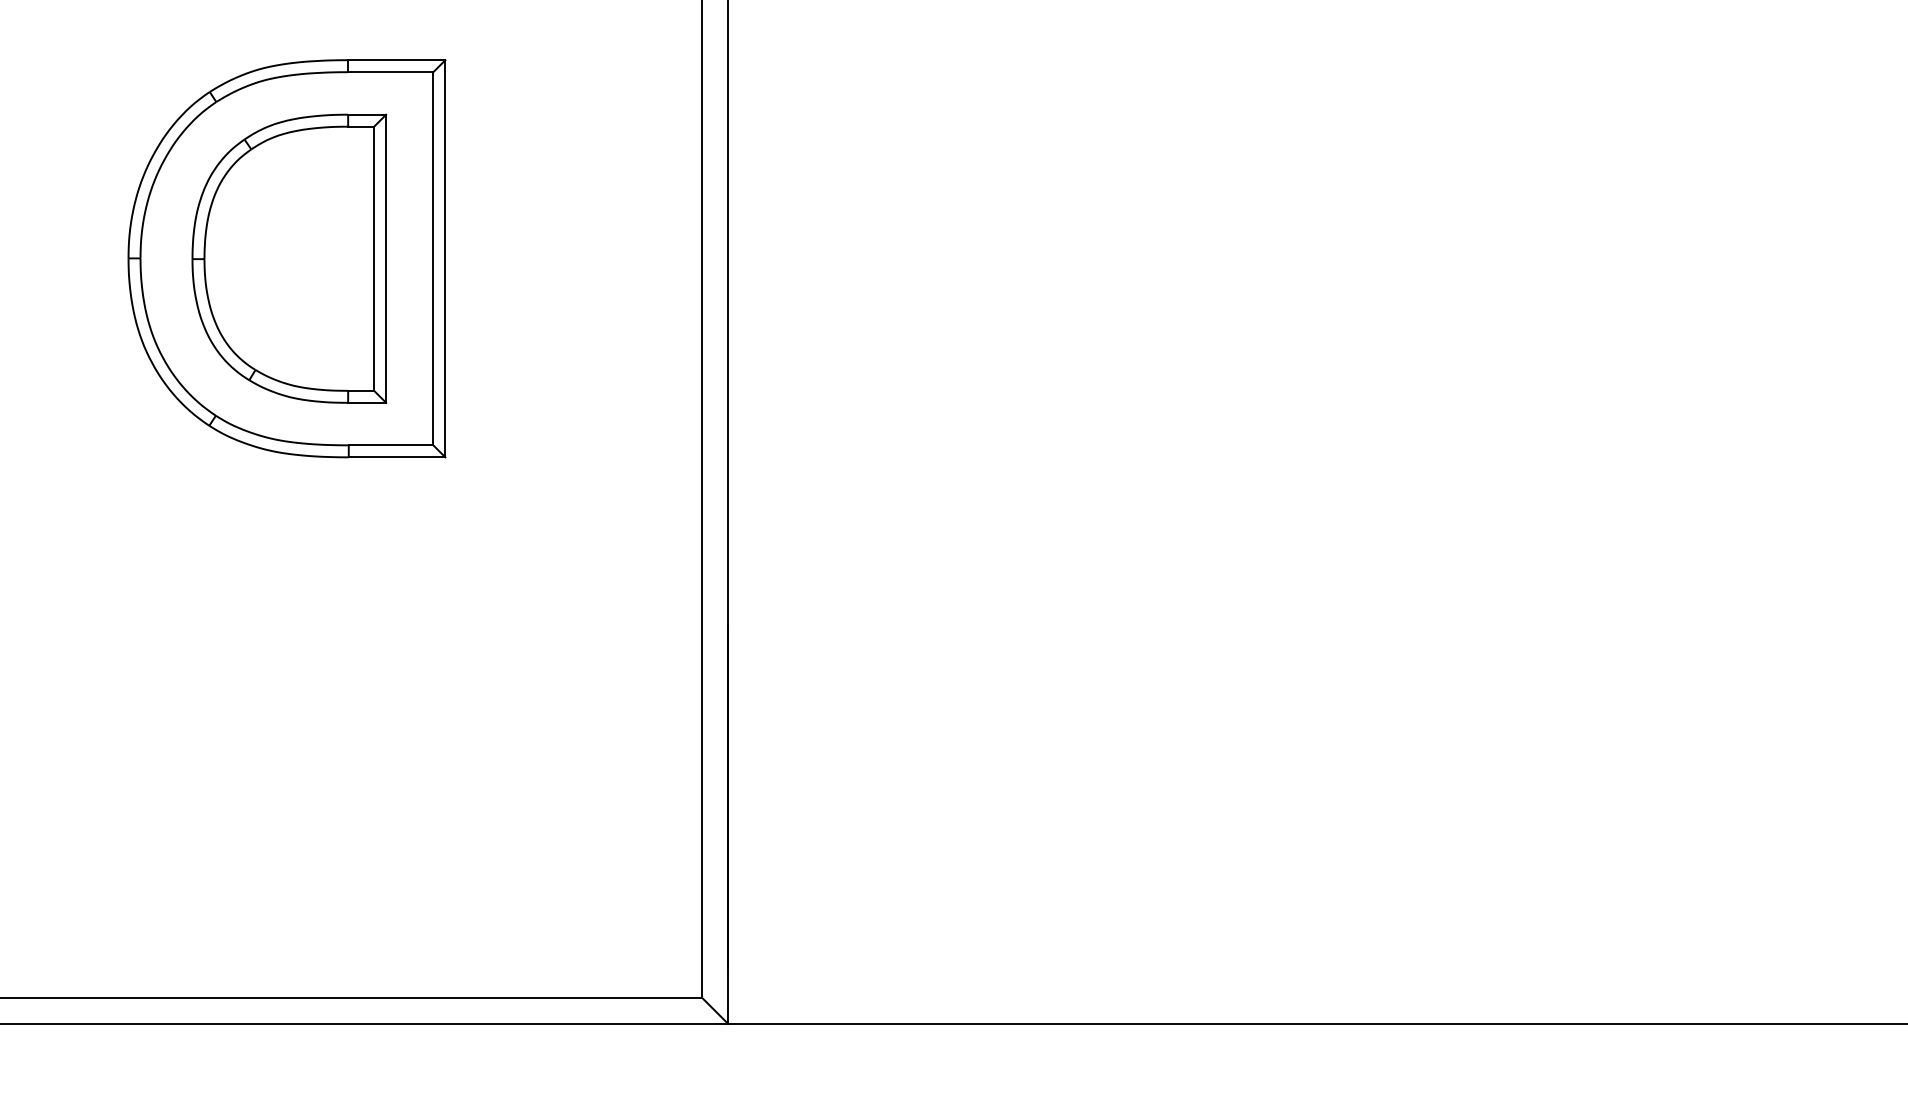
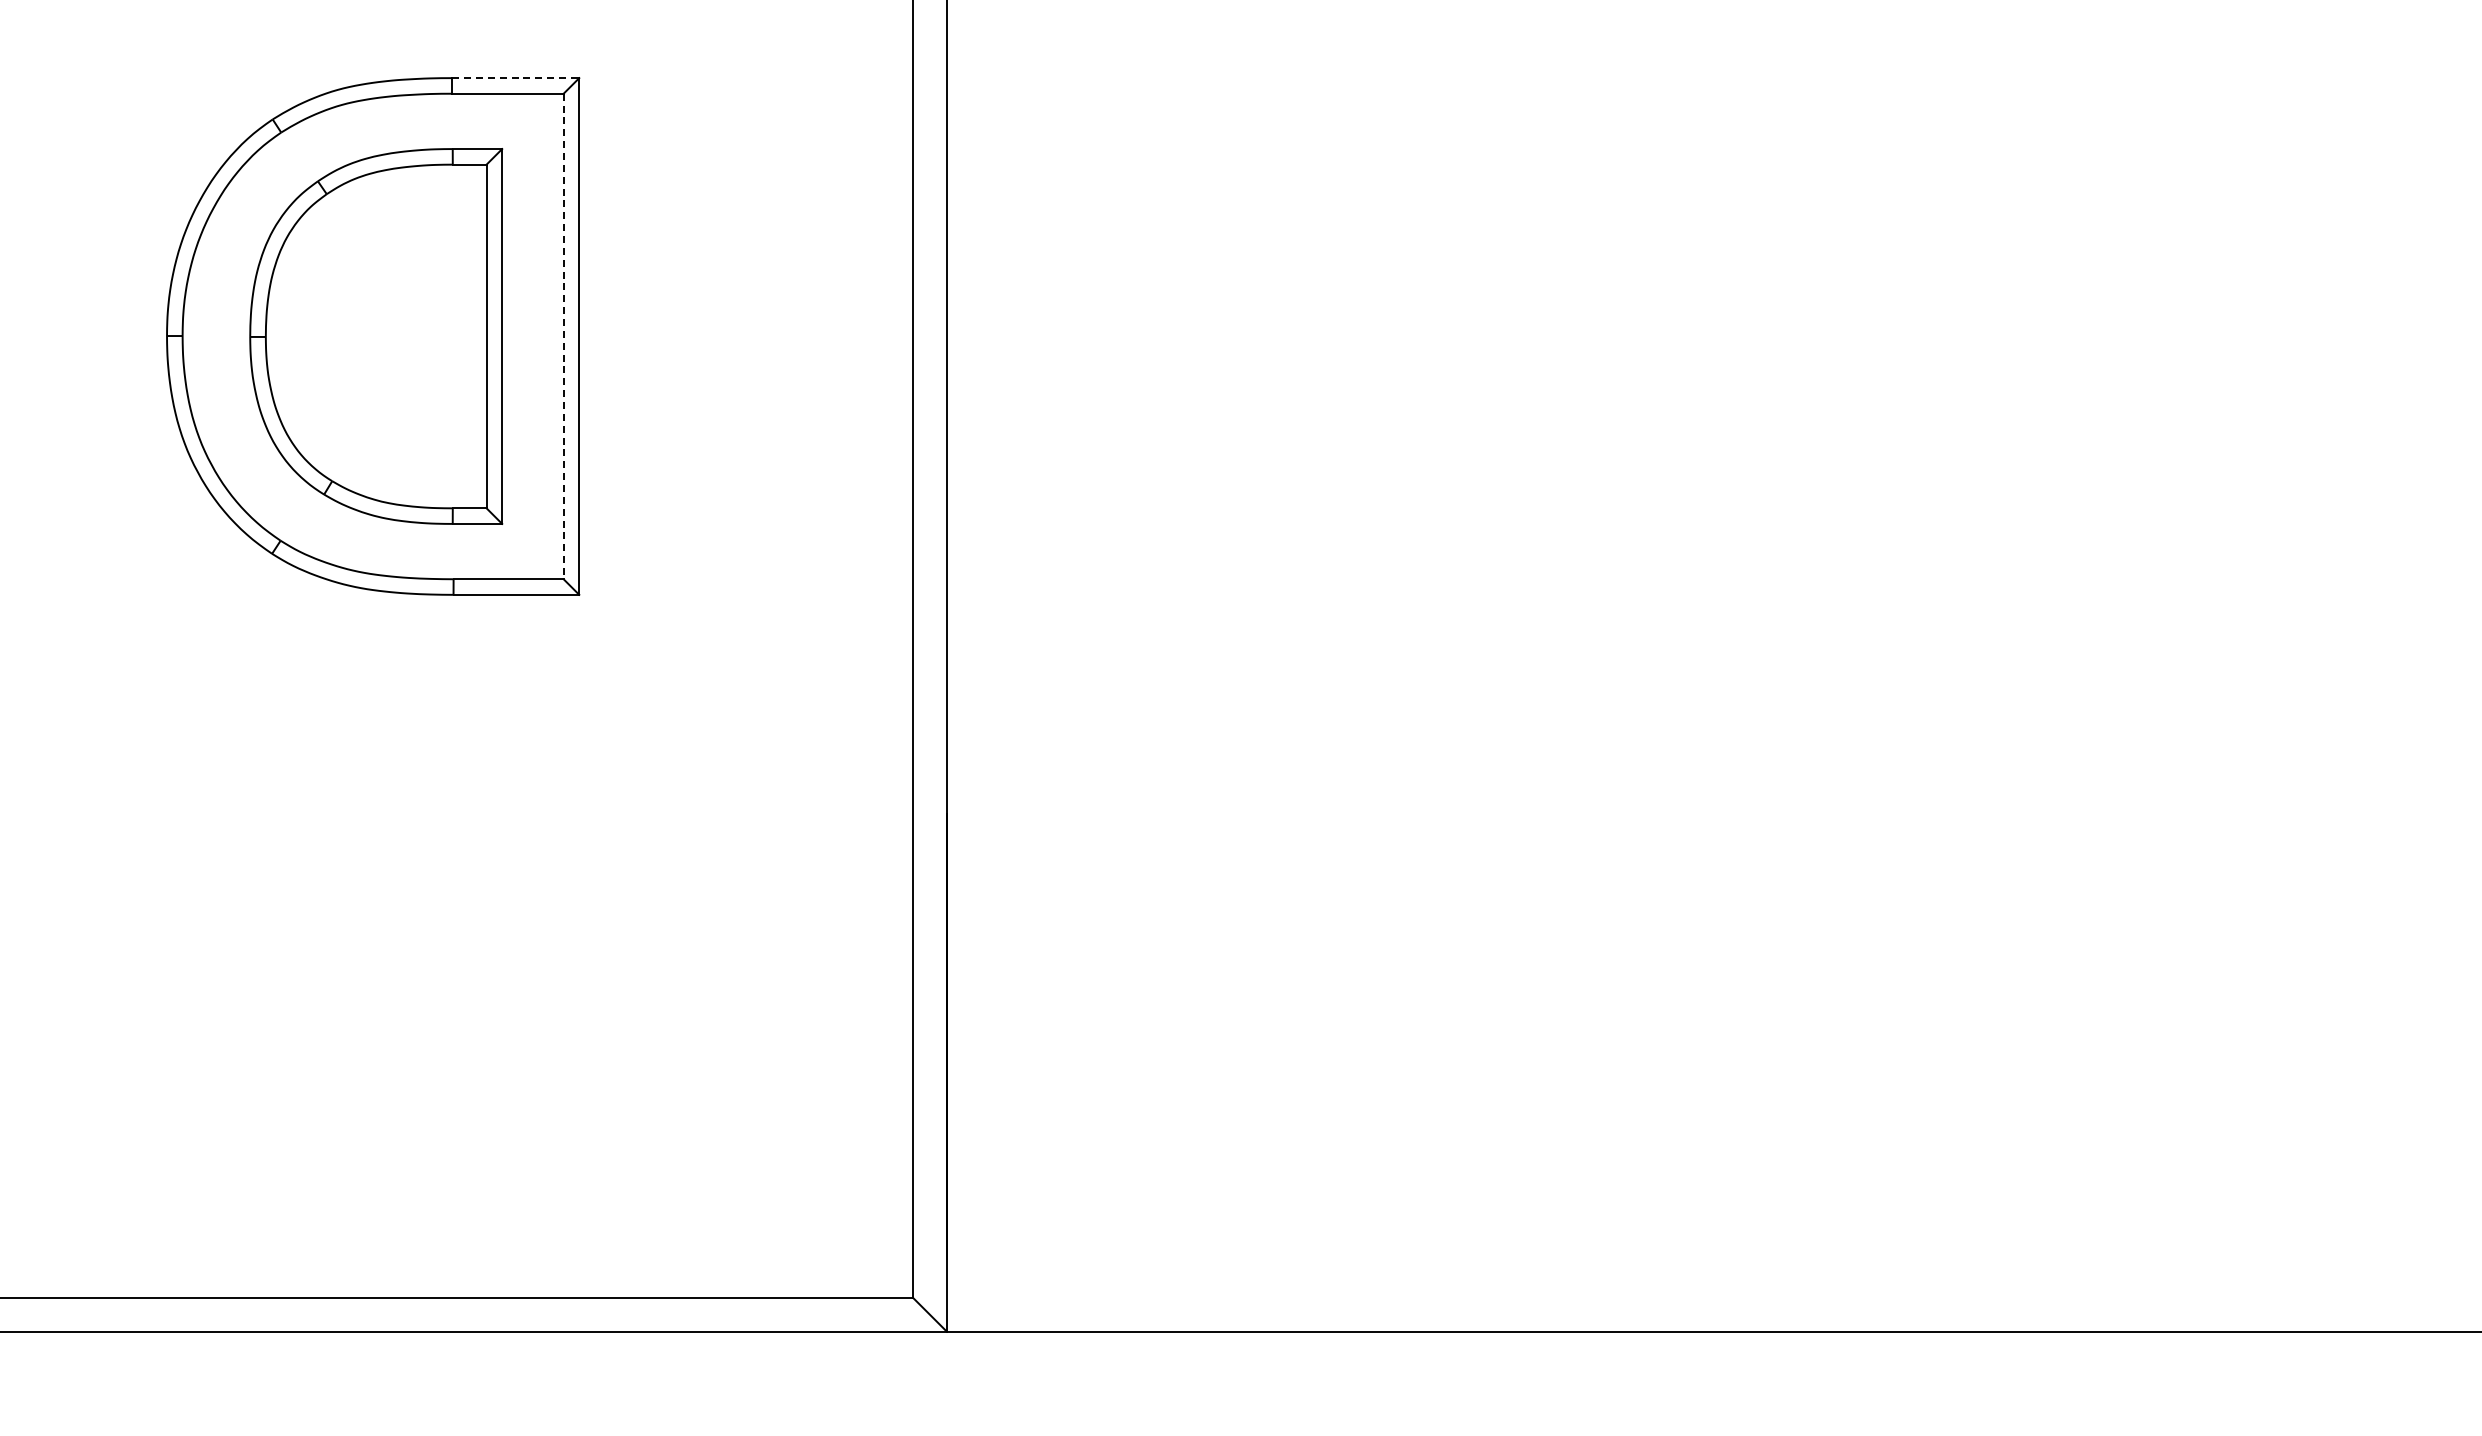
line: (397, 60) -> (516, 78), solid -> dashed
line: (433, 258) -> (563, 336), solid -> dashed

